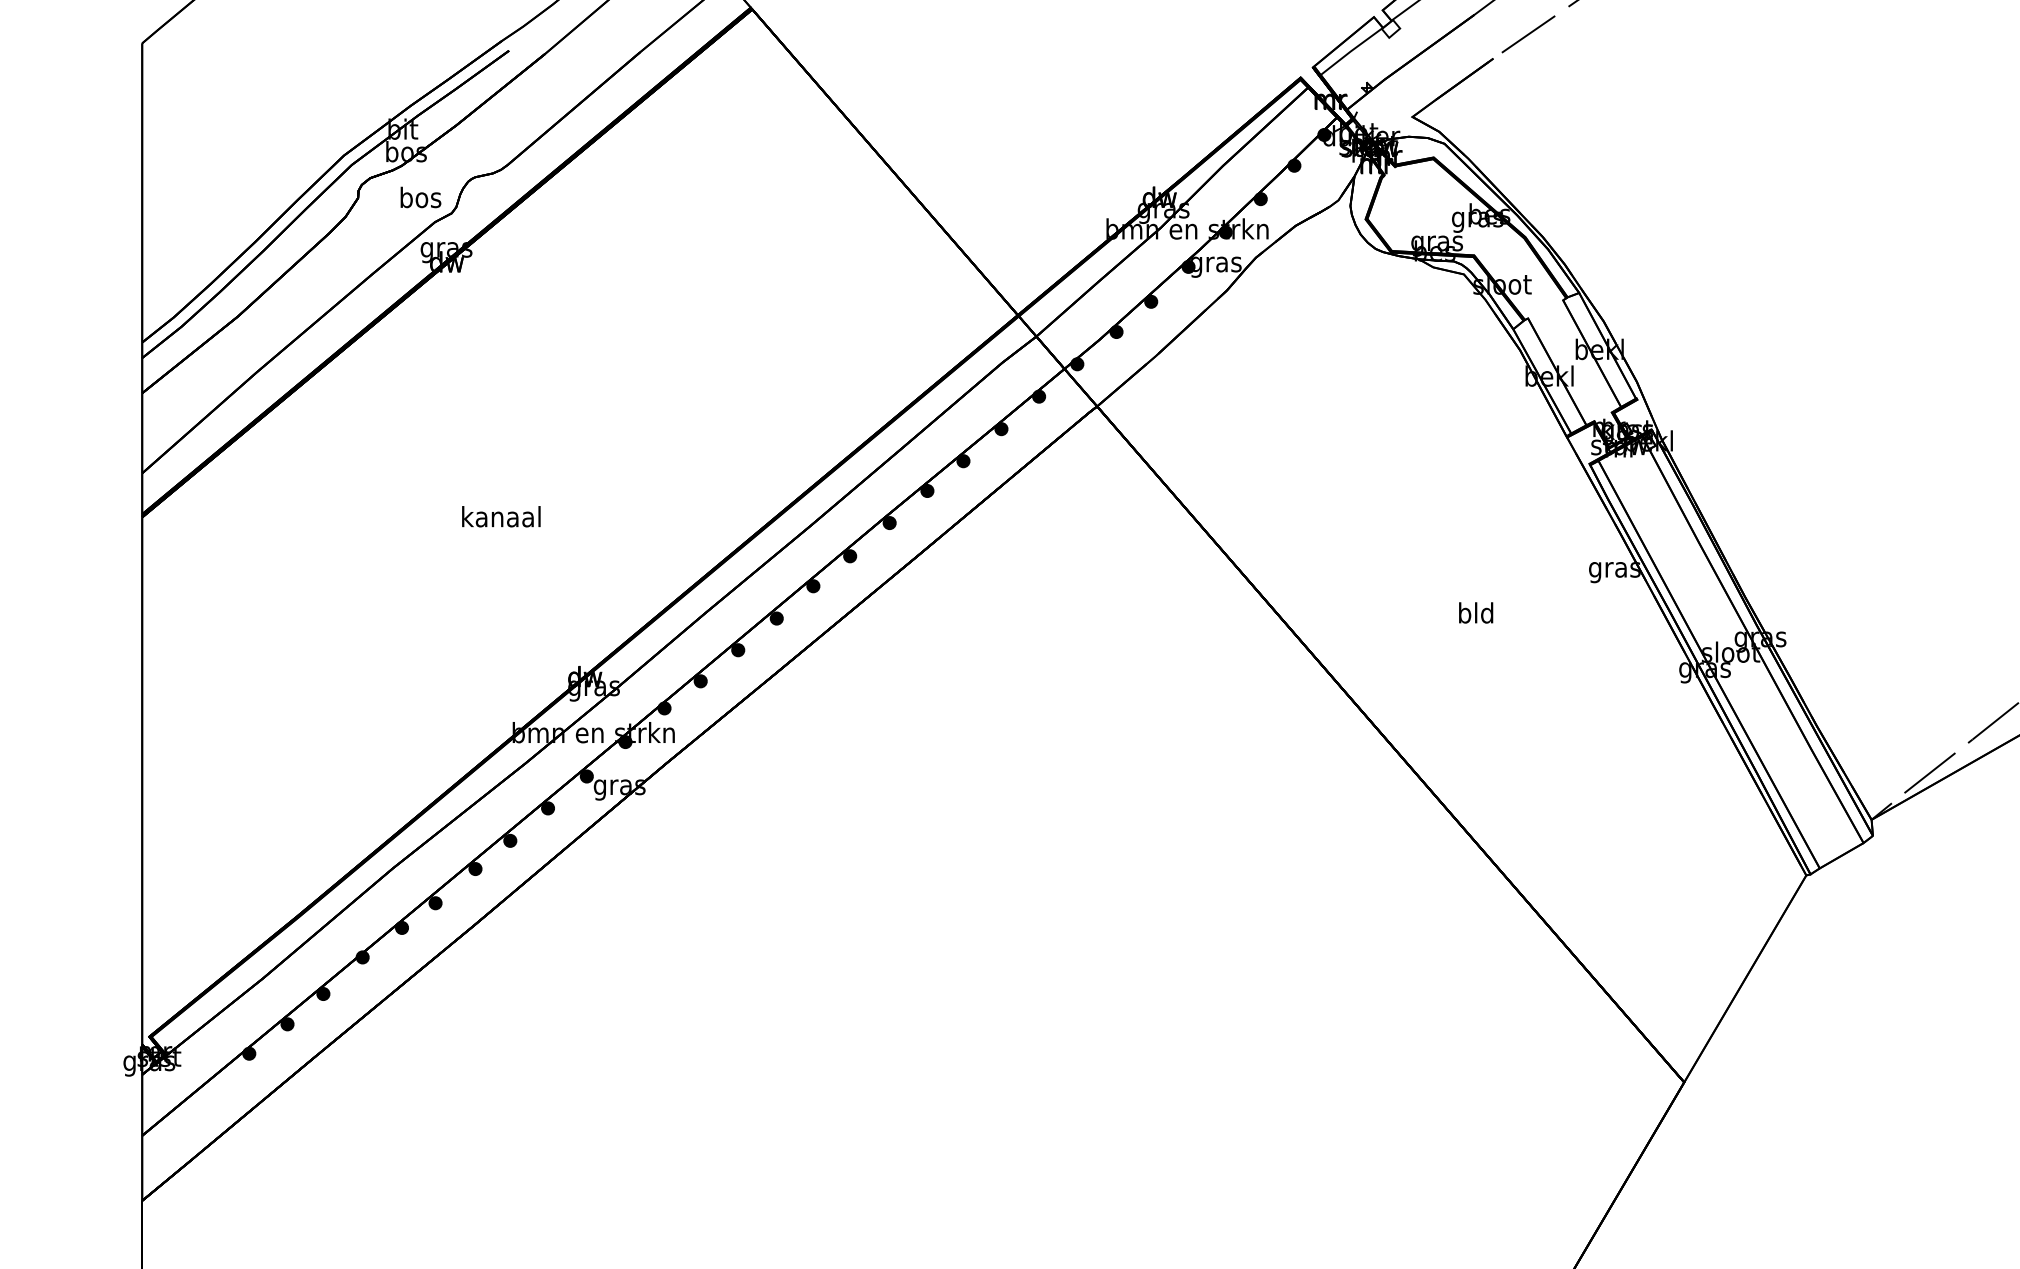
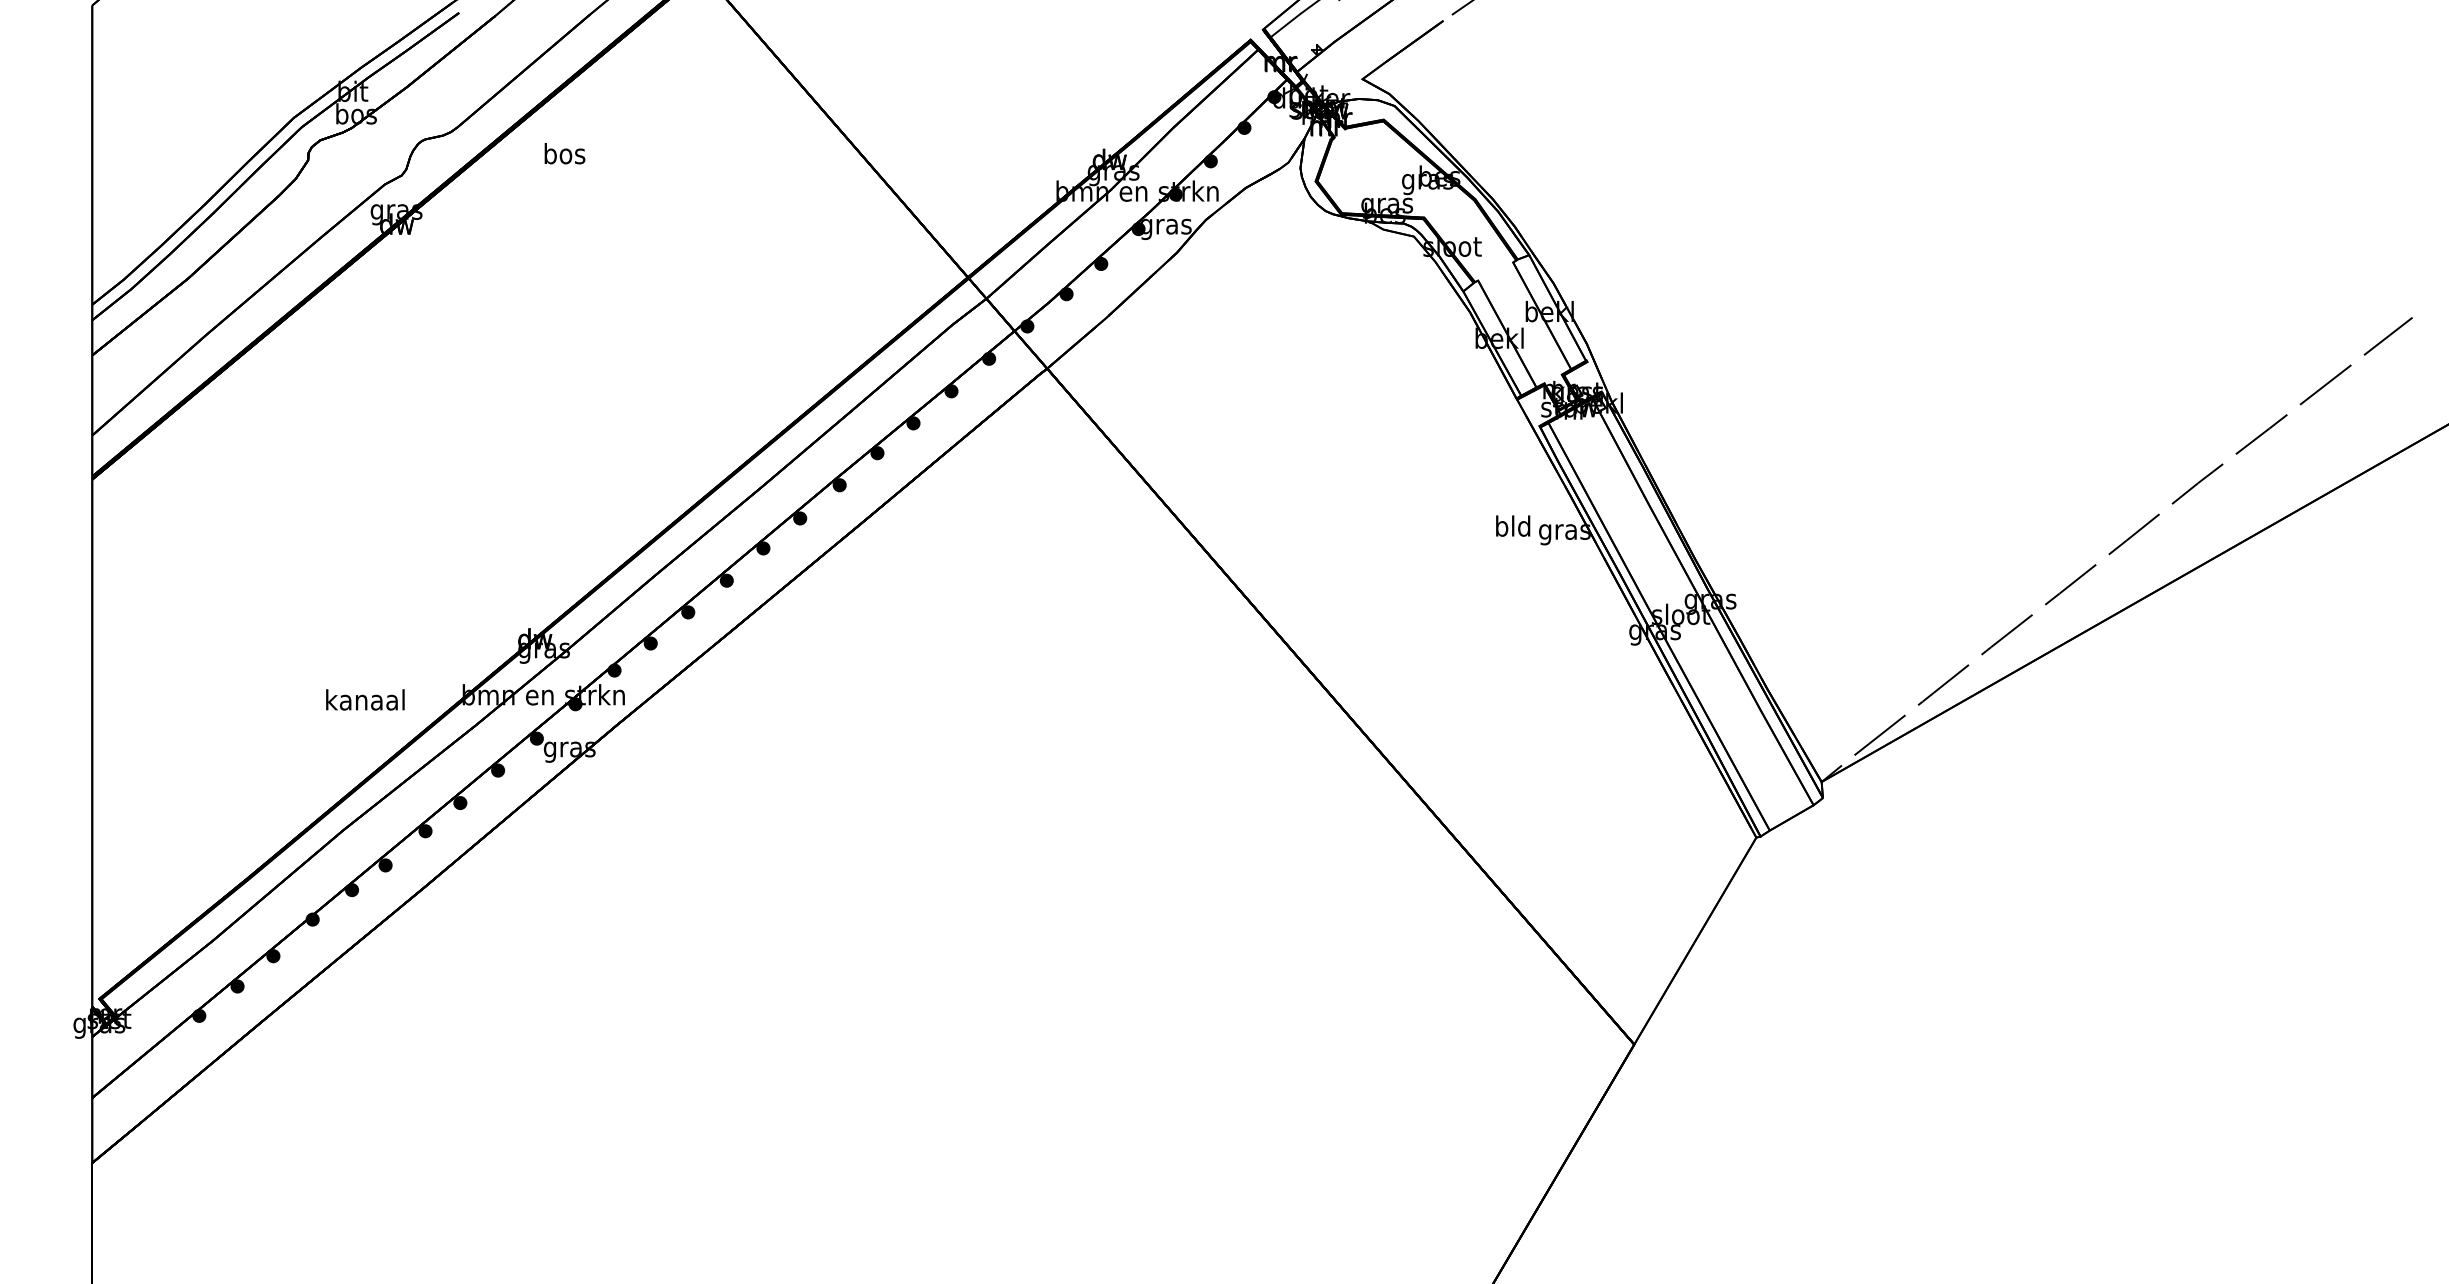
text: (420, 197) -> (564, 153), moved
text: (501, 516) -> (365, 699), moved
text: (1476, 612) -> (1513, 525), moved

